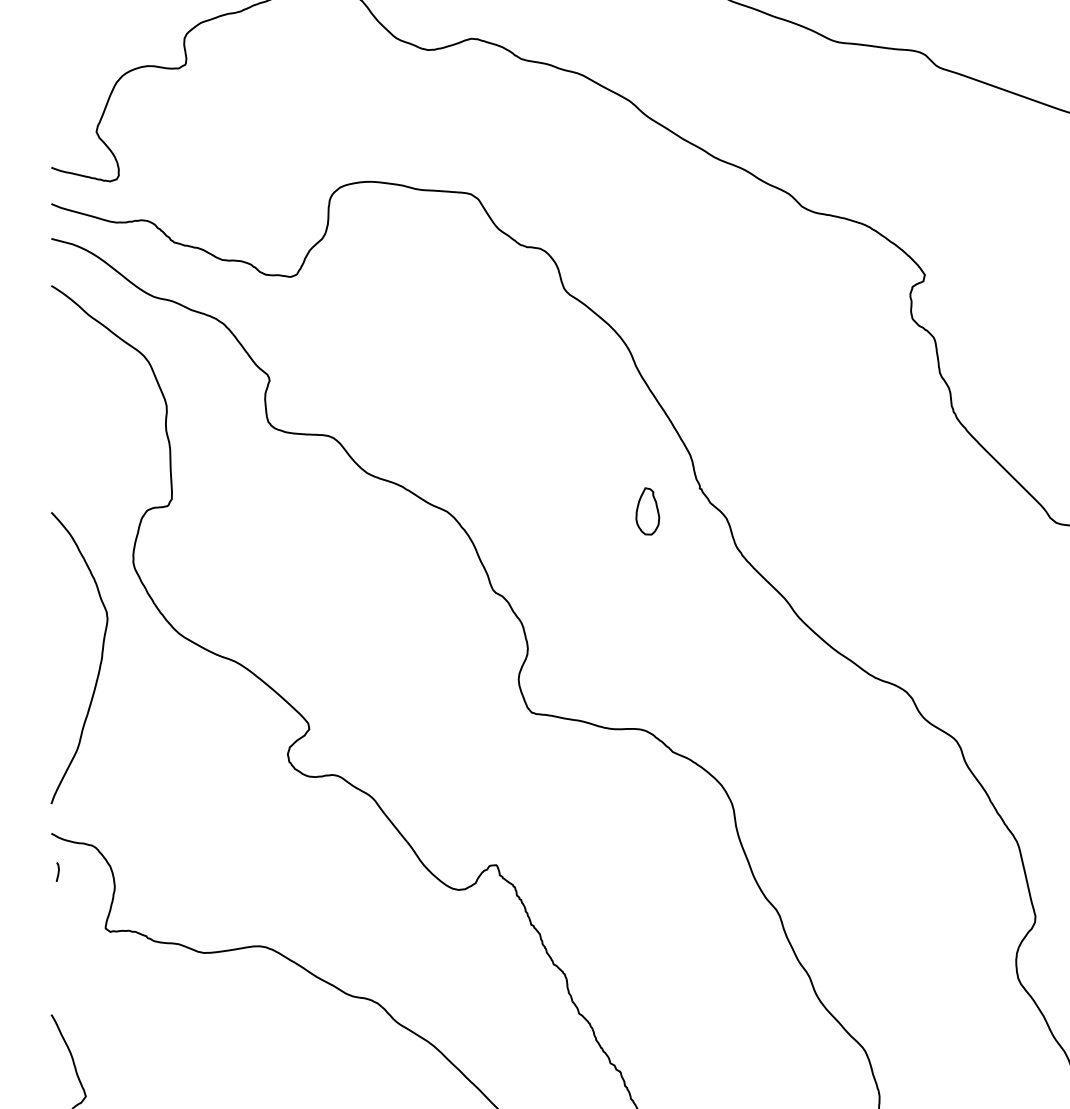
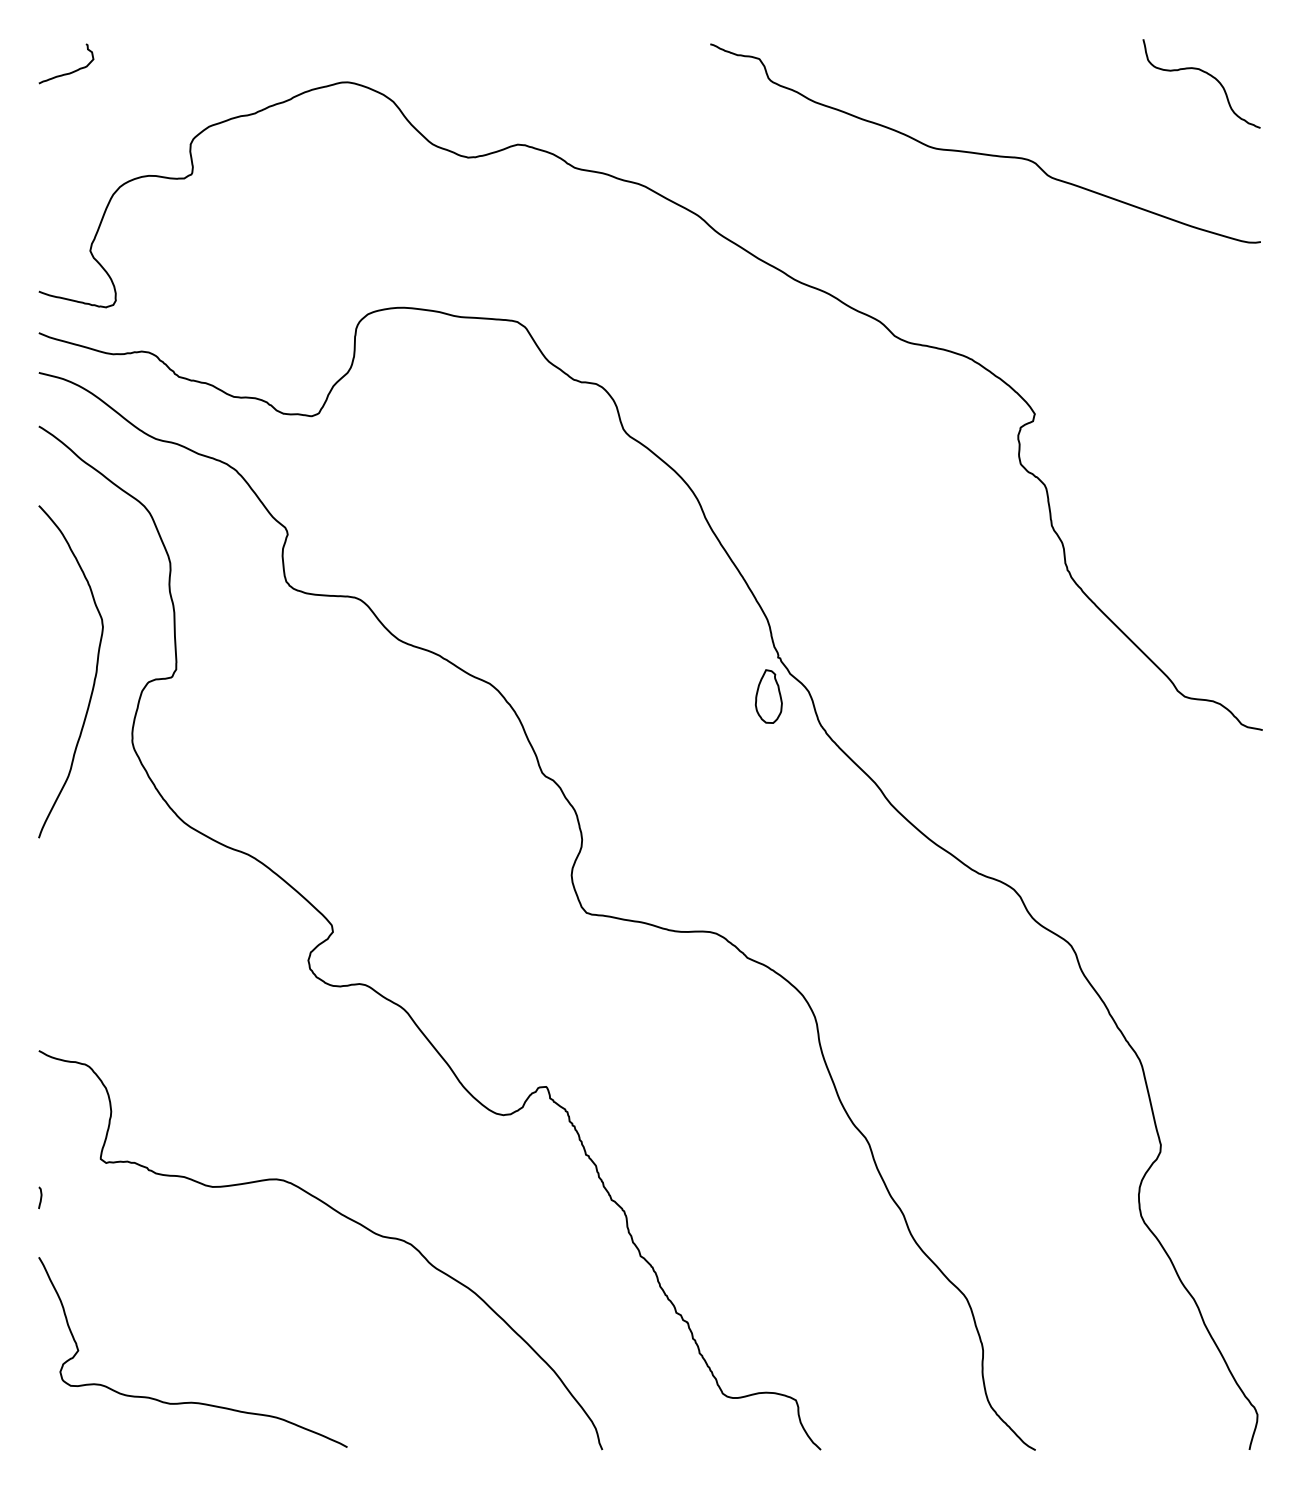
part: (647, 511) -> (768, 696), moved
curve: (100, 662) -> (94, 676), moved
curve: (58, 871) -> (40, 1197), moved

